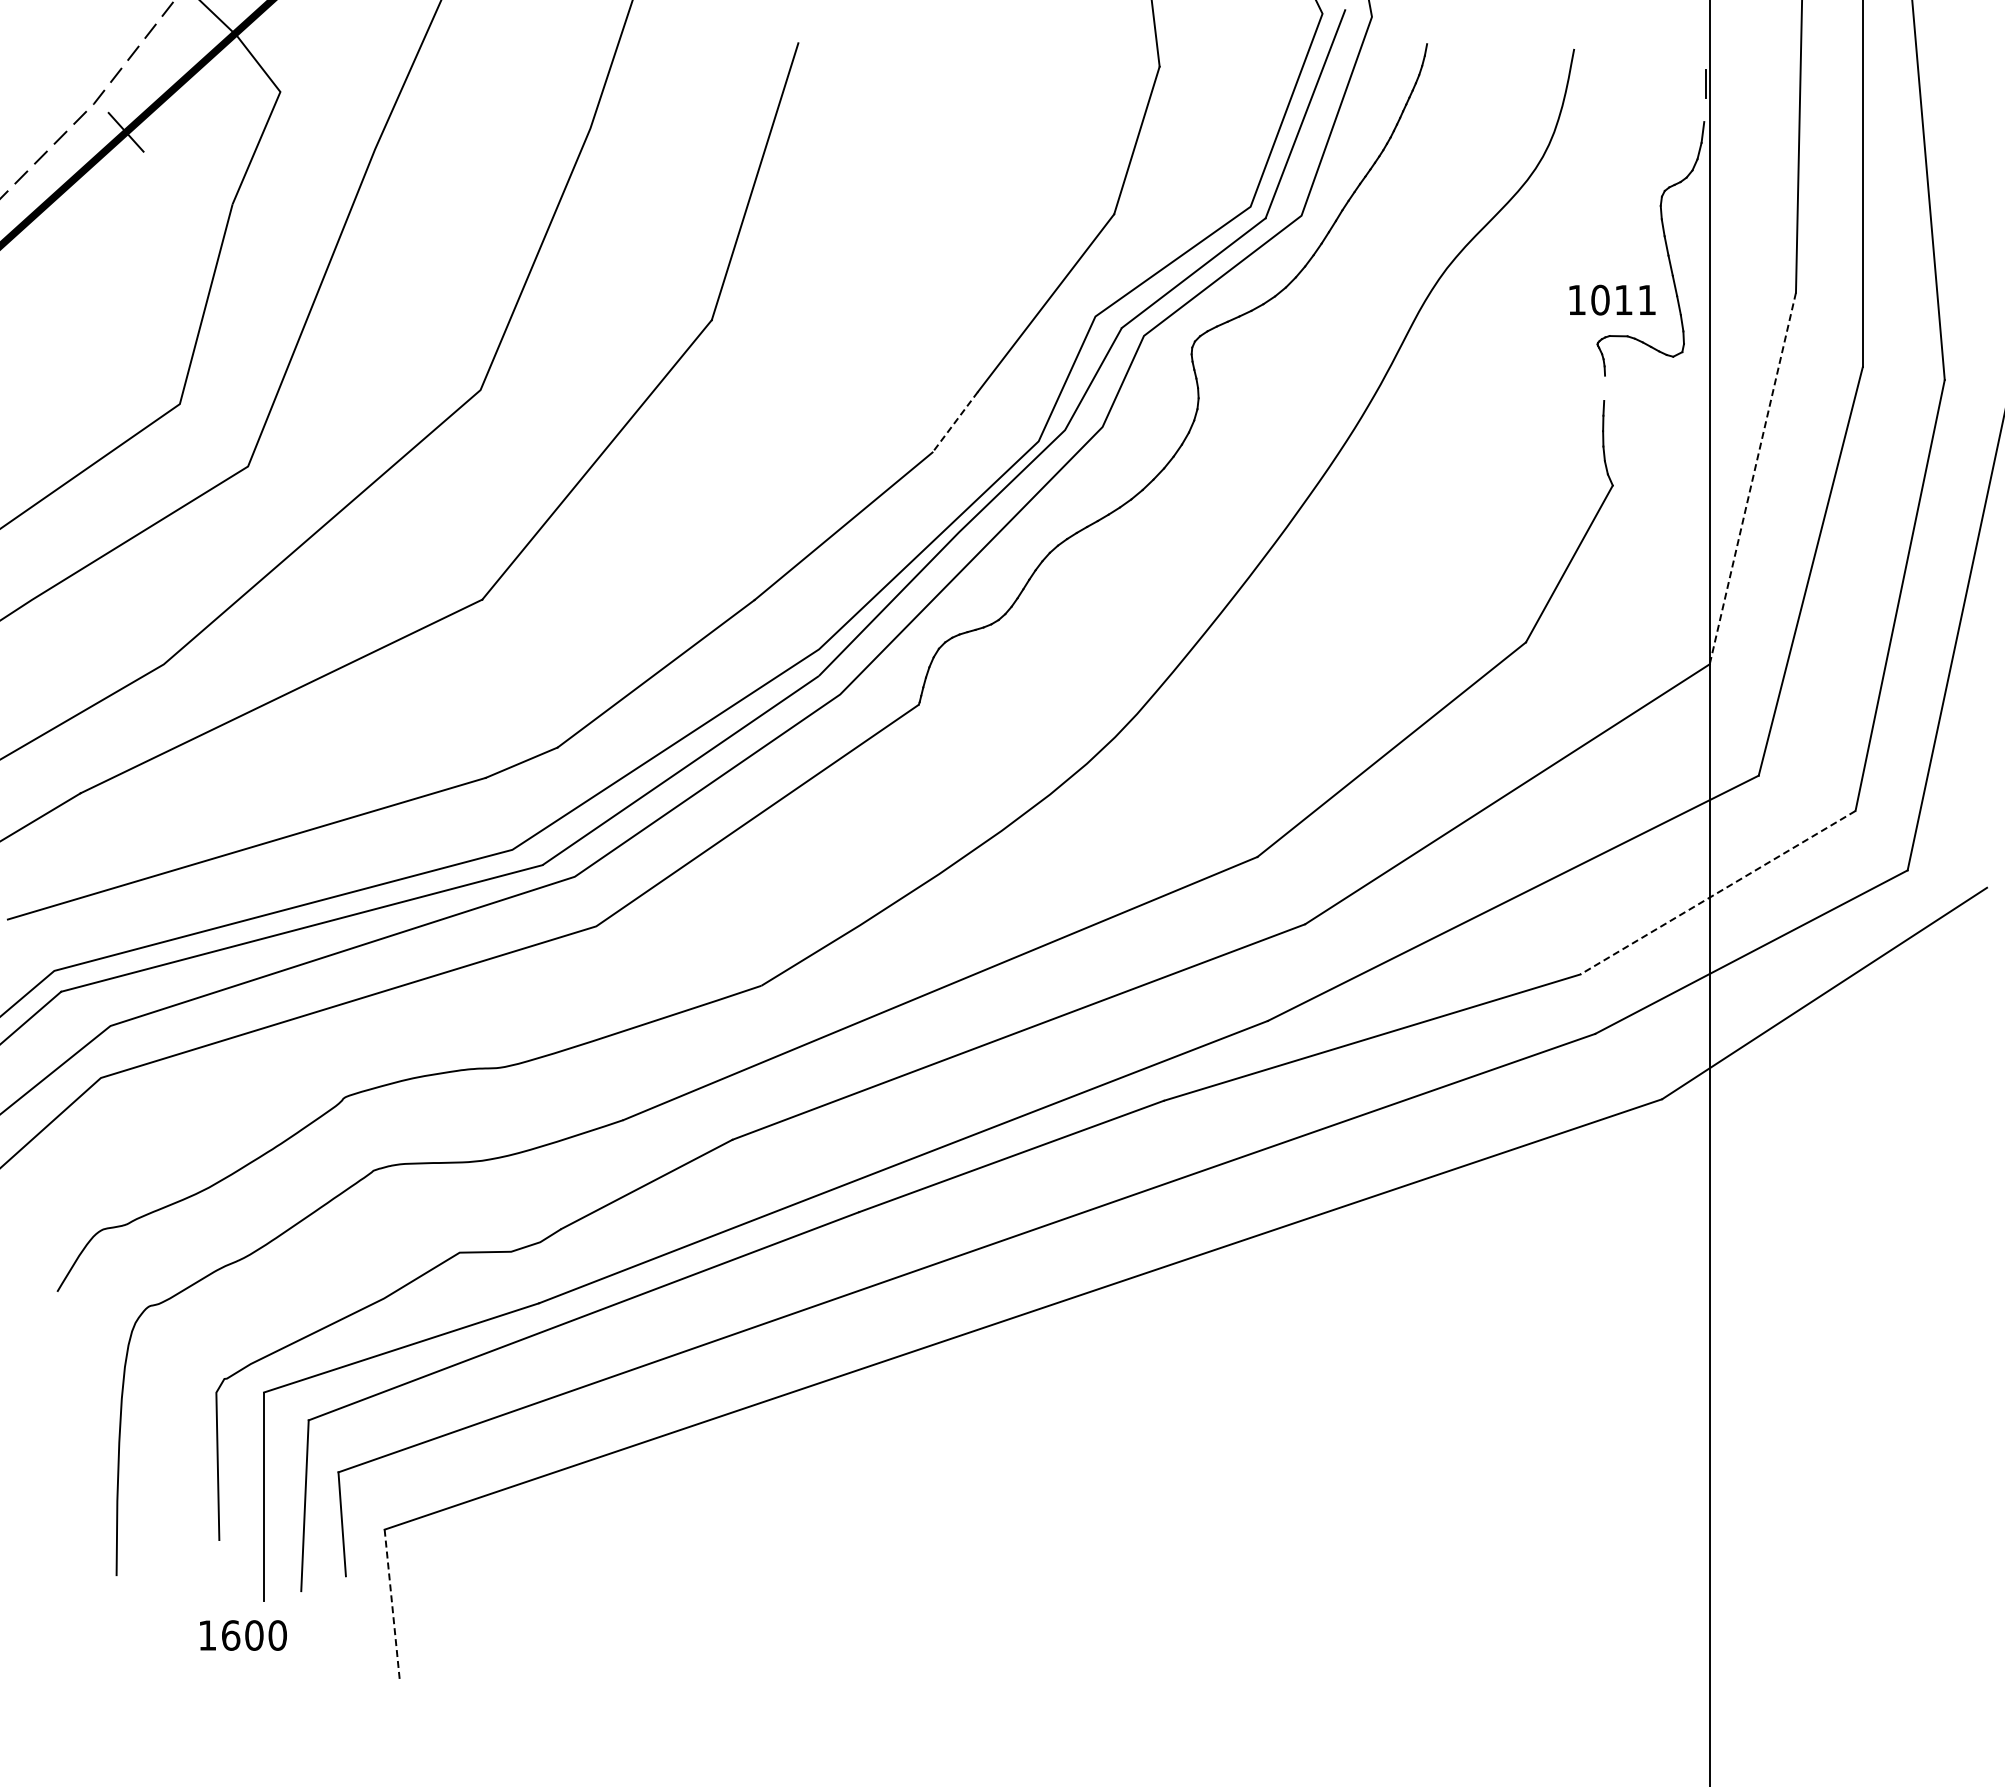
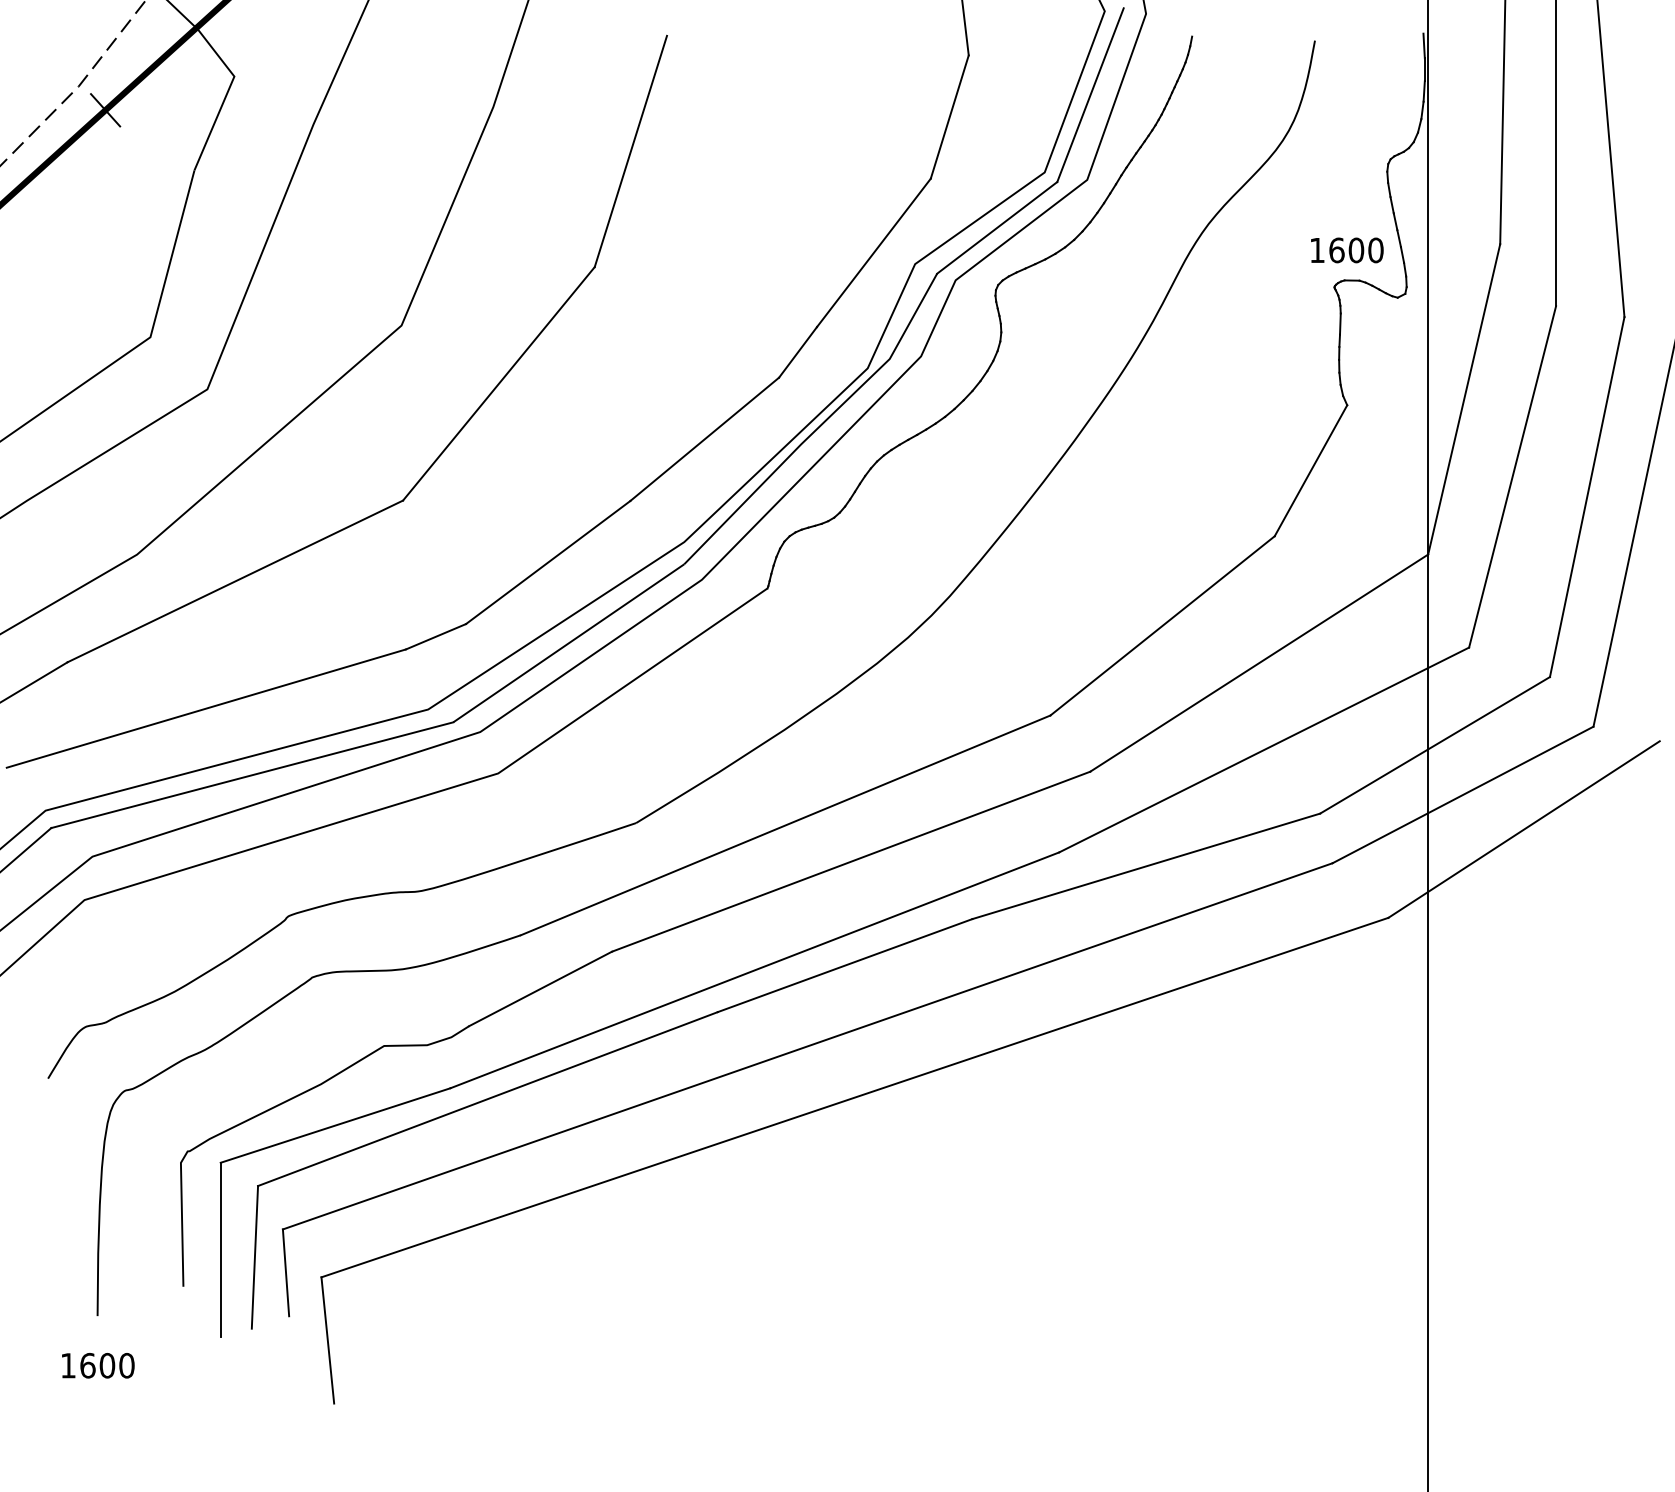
line: (1704, 55) -> (1423, 46), added
line: (1704, 109) -> (1423, 91), added
text: (1623, 299) -> (1356, 249), 1011 -> 1600
line: (1604, 387) -> (1340, 323), added
line: (955, 422) -> (798, 352), dashed -> solid
line: (1752, 478) -> (1463, 399), dashed -> solid
line: (1717, 892) -> (1434, 745), dashed -> solid
line: (392, 1605) -> (328, 1340), dashed -> solid
text: (243, 1635) -> (98, 1365), moved

